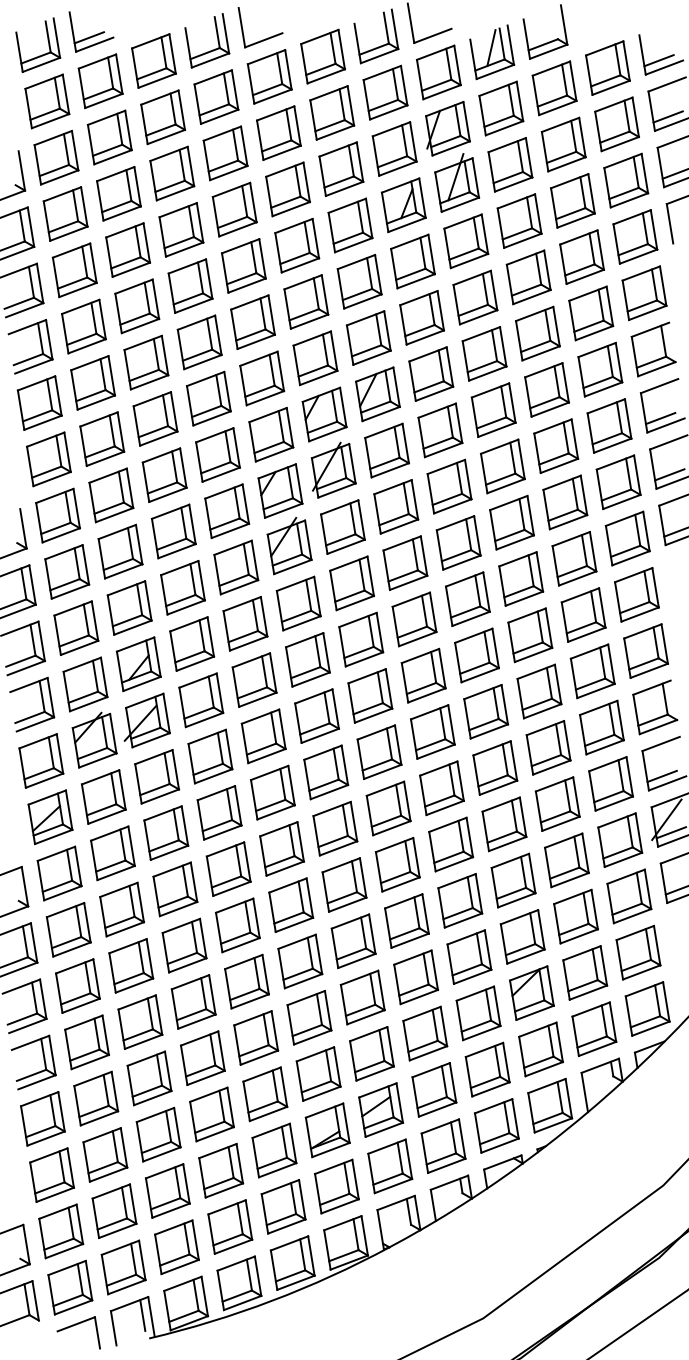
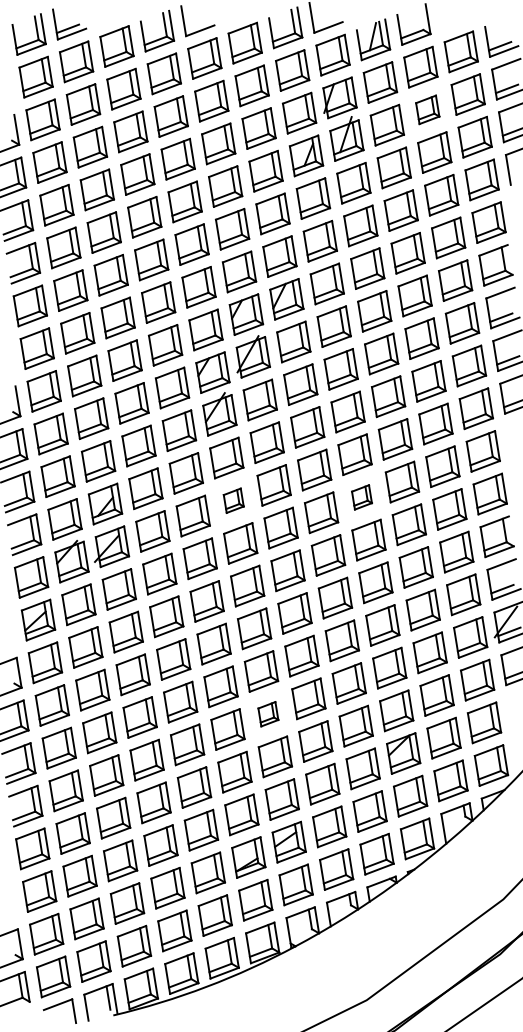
part: (563, 144) -> (427, 109), size x0.7
part: (476, 655) -> (361, 497), size x0.6
part: (307, 659) -> (233, 500), size x0.6
part: (353, 941) -> (268, 714), size x0.6

